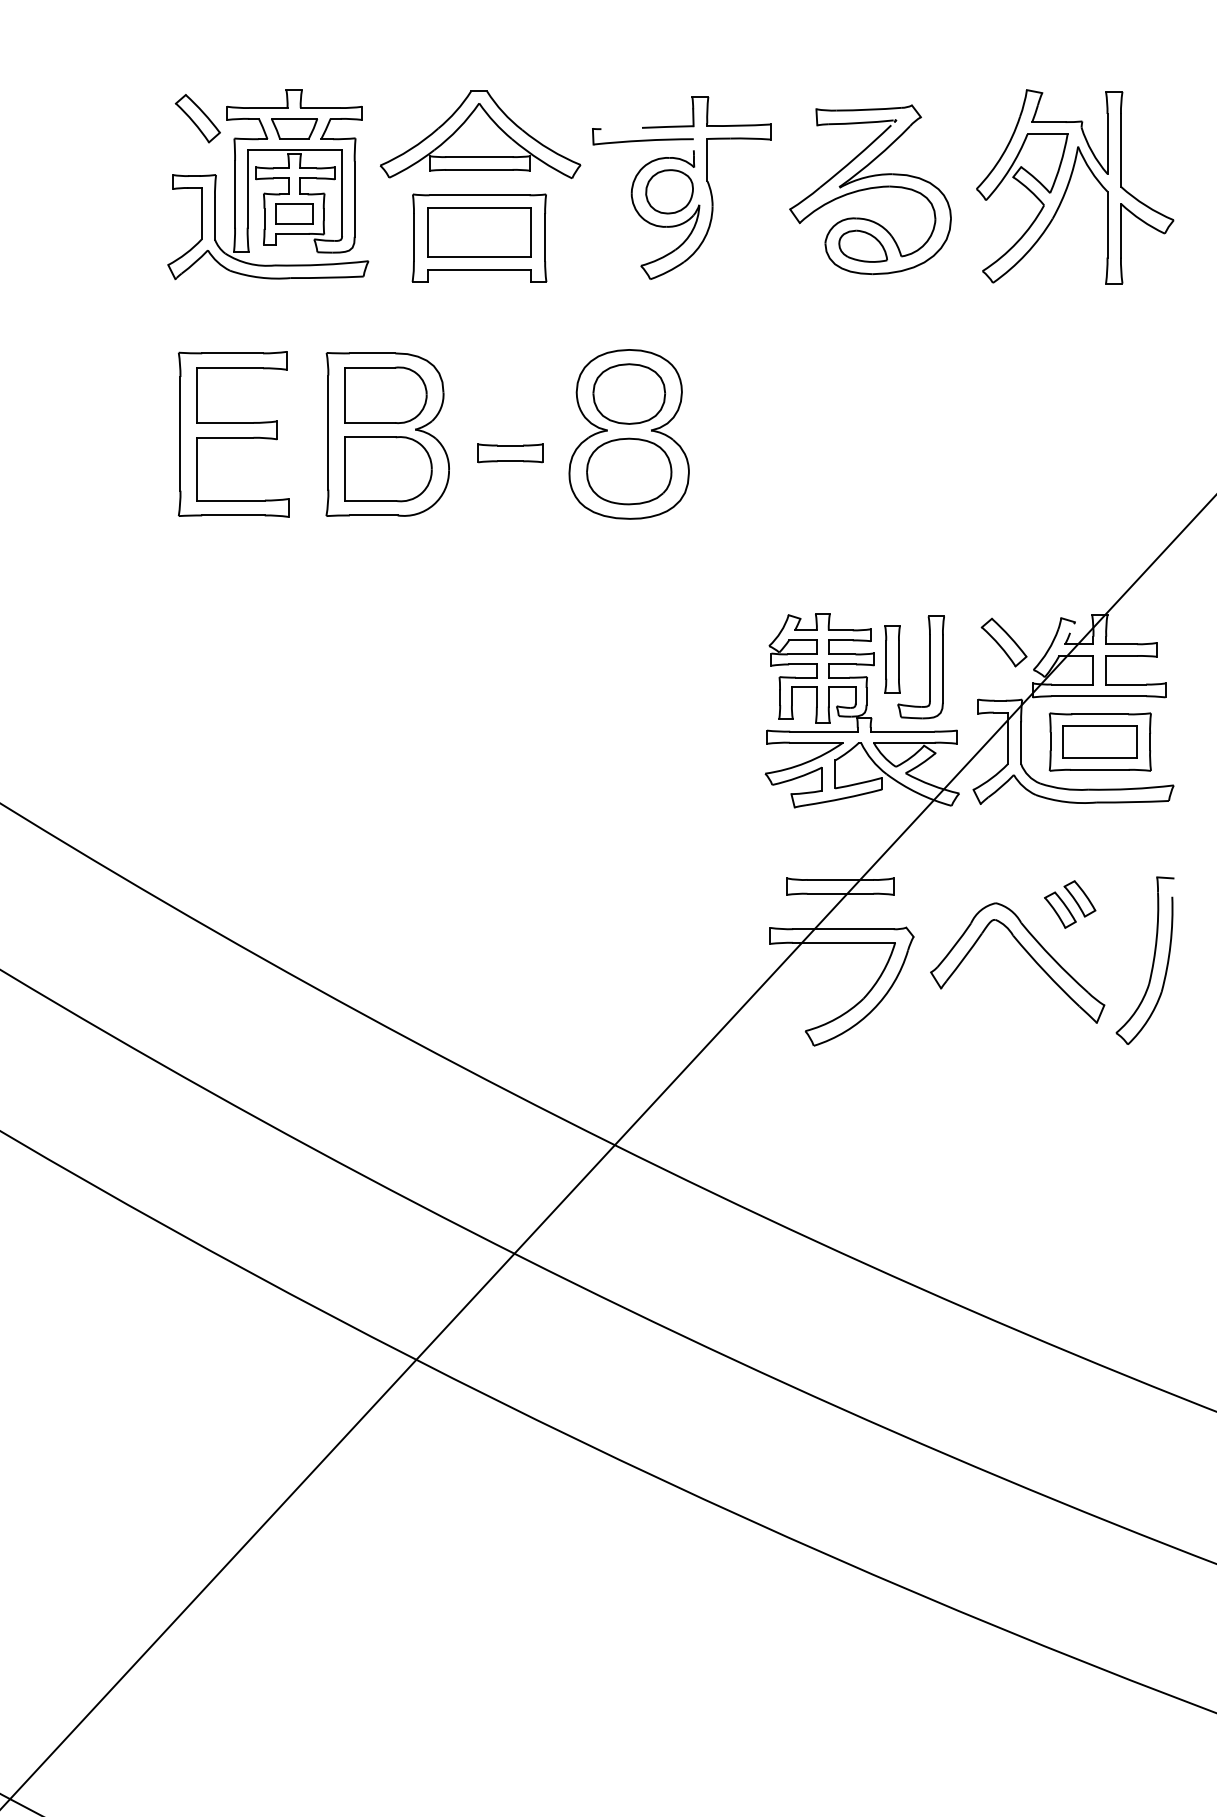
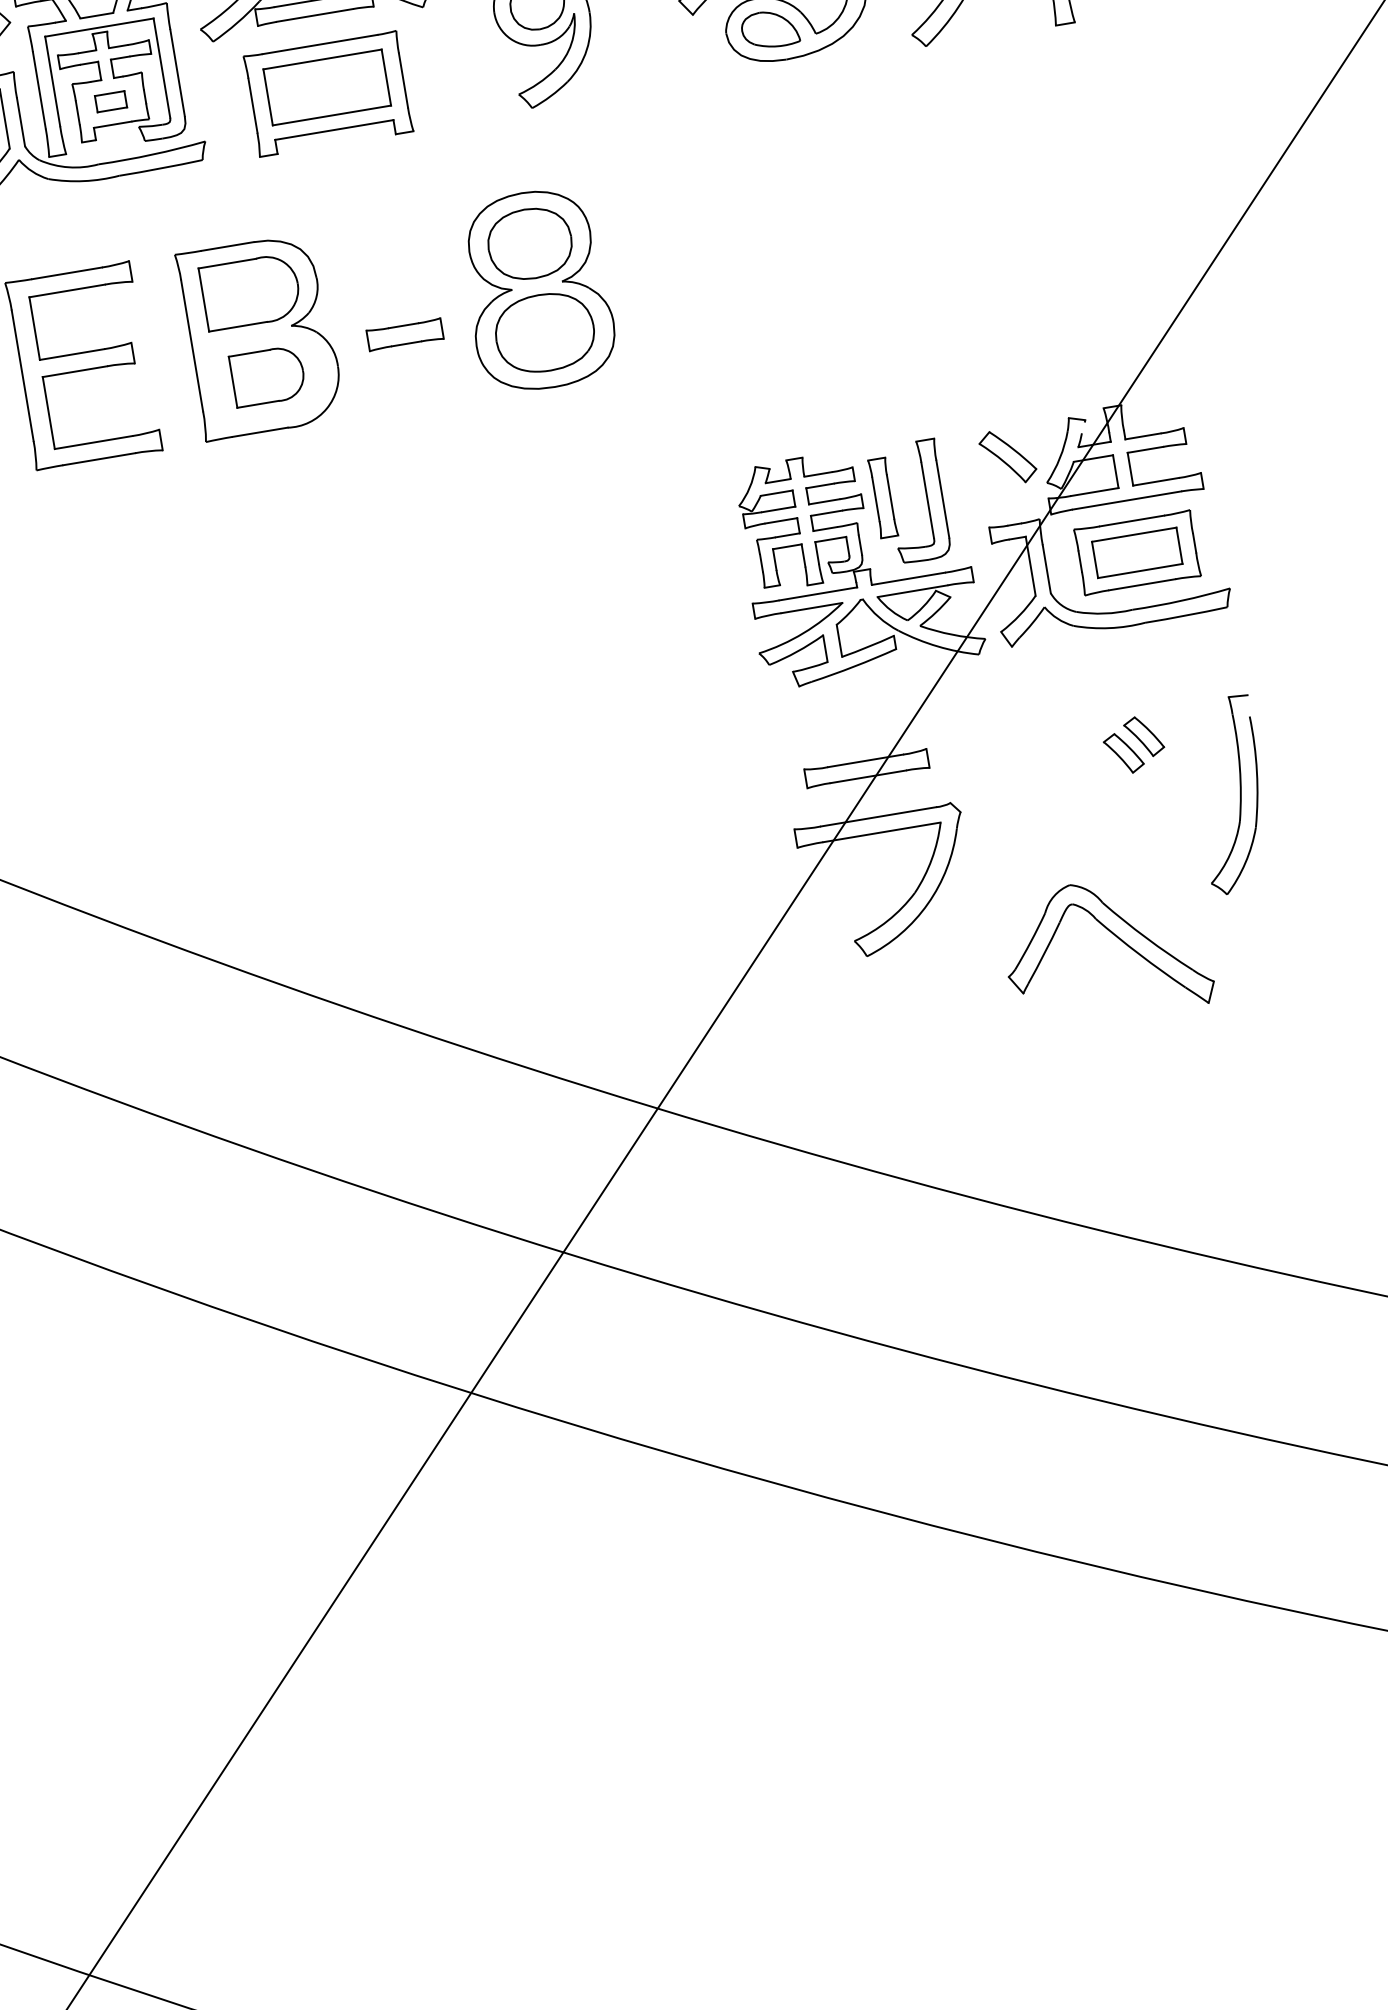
part: (294, 213) -> (111, 100), size x0.7
part: (388, 469) -> (268, 376), size x0.7
part: (1029, 956) -> (1118, 939), moved

